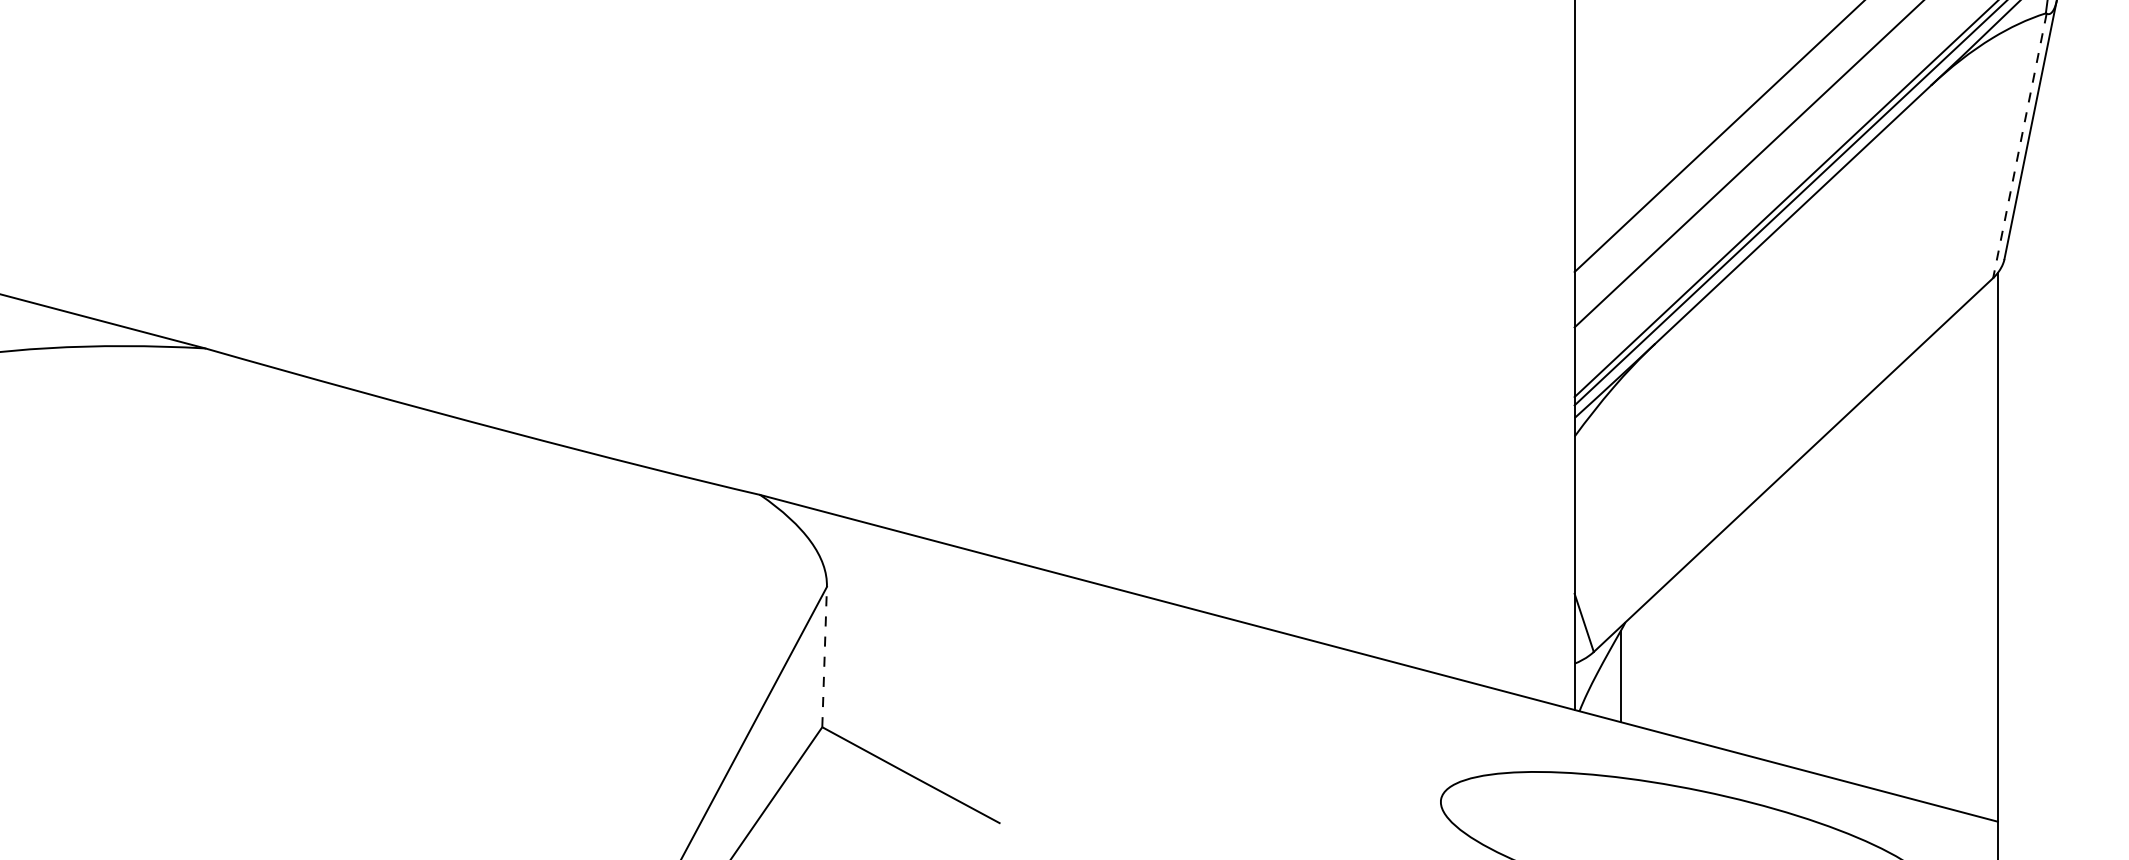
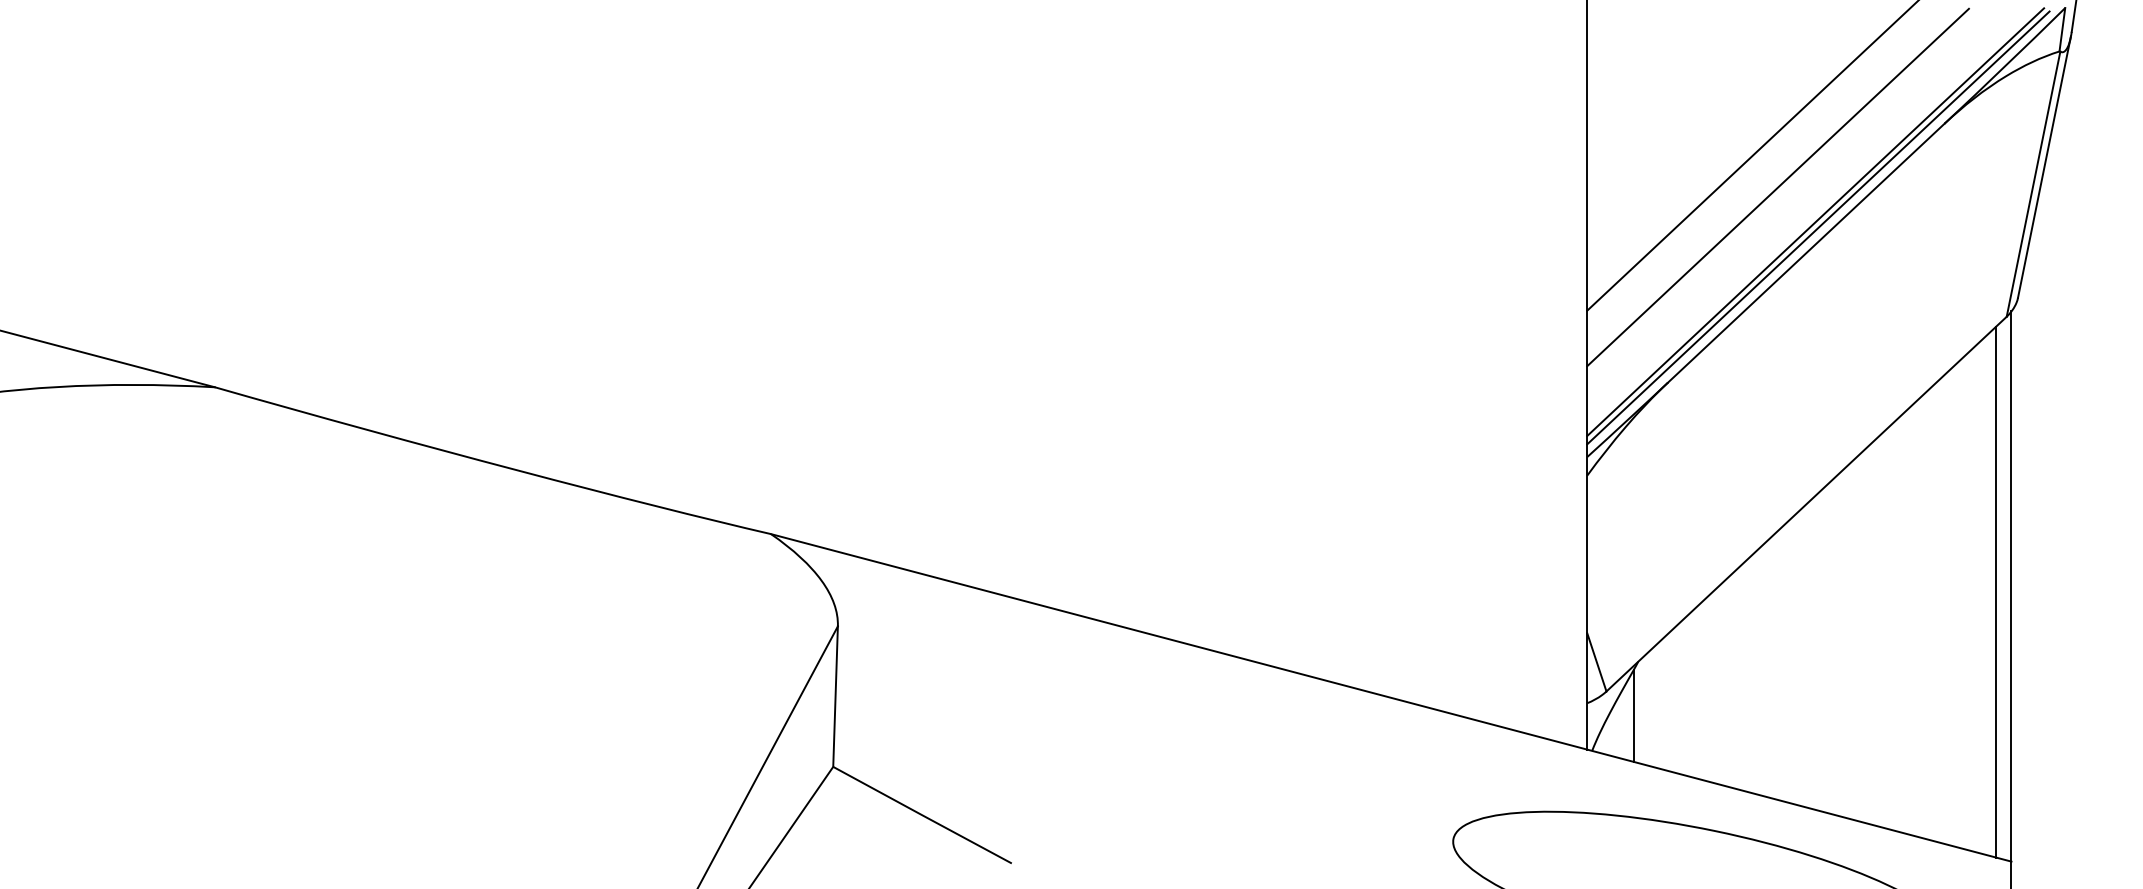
line: (2019, 146) -> (2033, 184), dashed -> solid
line: (1982, 552) -> (1996, 591), added
line: (824, 656) -> (835, 696), dashed -> solid

